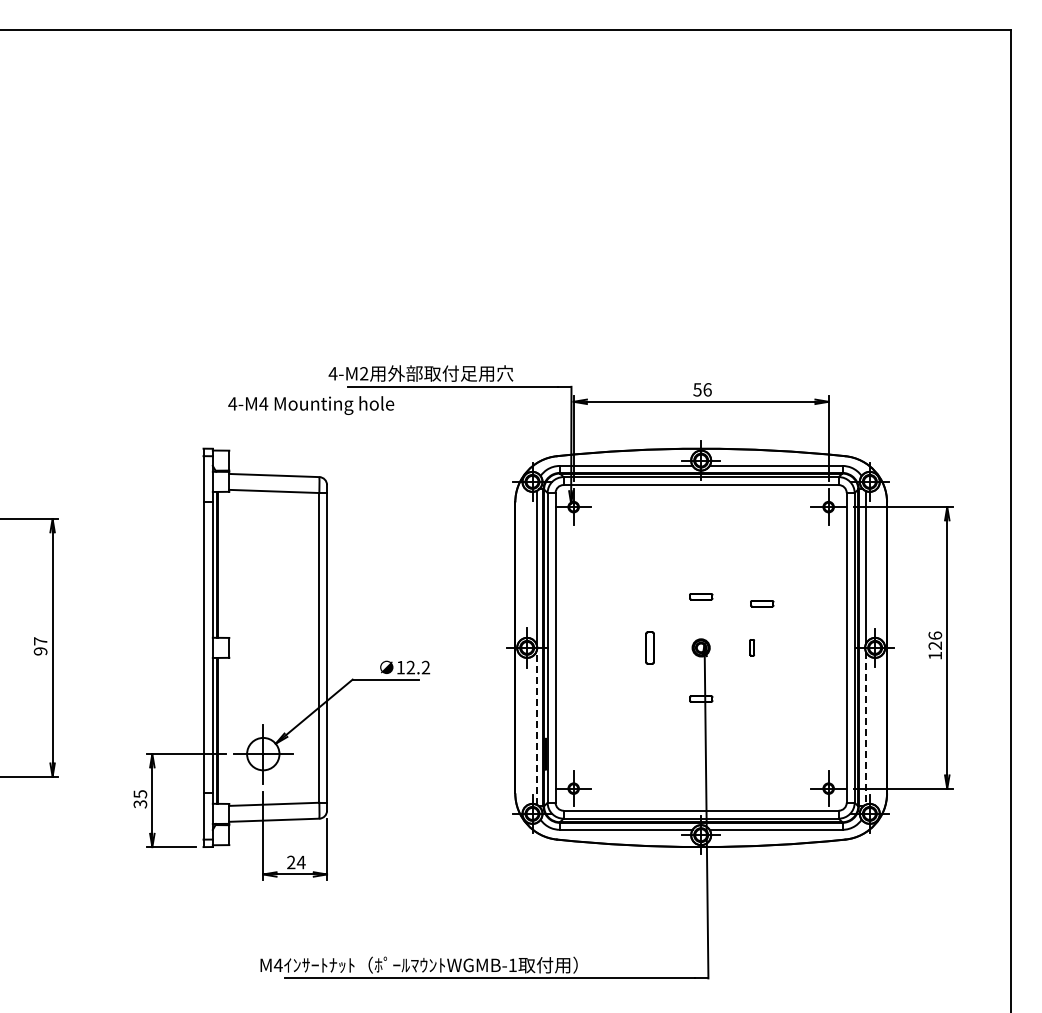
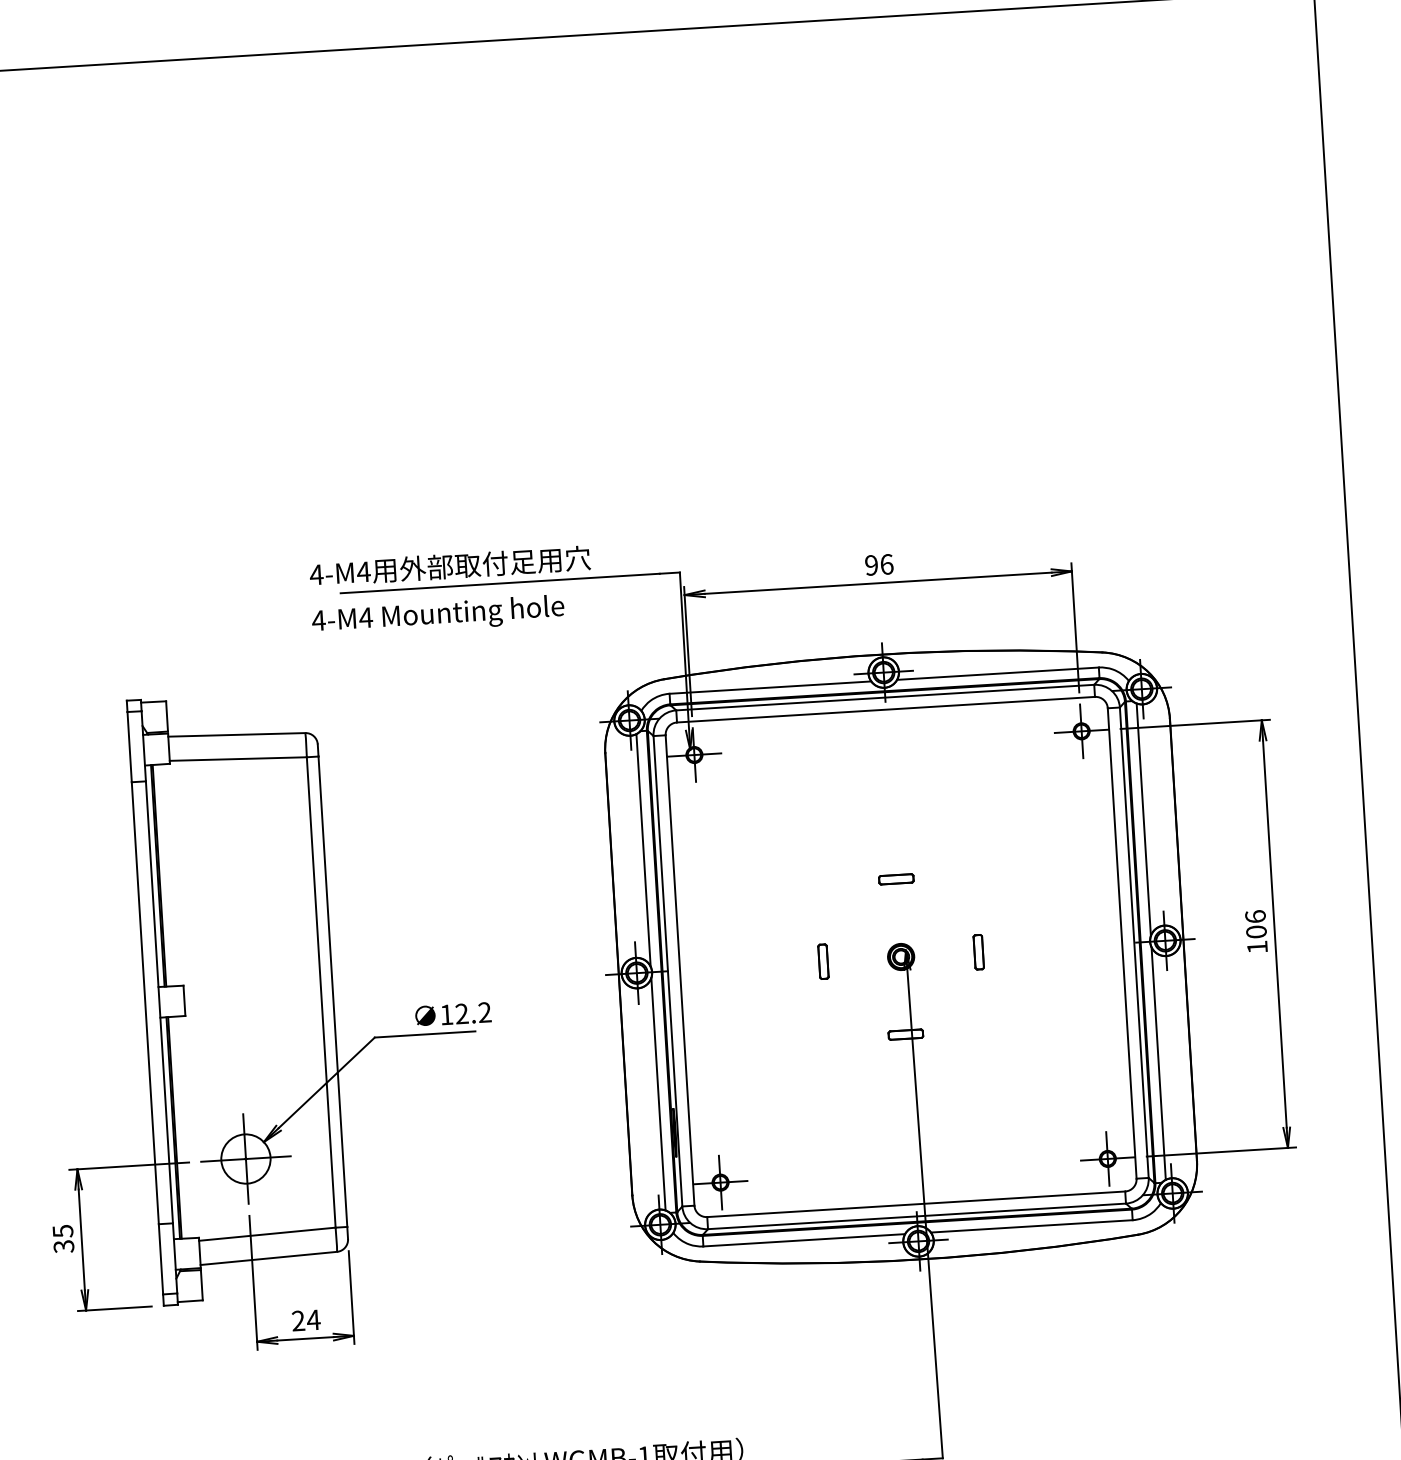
text: (363, 373) -> (362, 571), 4-M2 -> 4-M4
text: (697, 389) -> (871, 564), 56 -> 96
text: (311, 405) -> (438, 615), moved
part: (762, 603) -> (990, 883), removed
text: (935, 645) -> (1256, 931), 126 -> 106
part: (649, 647) -> (822, 961), size x0.71
part: (751, 647) -> (977, 951), size x1.43
line: (536, 727) -> (658, 1093), dashed -> solid
line: (865, 728) -> (1158, 1064), dashed -> solid

